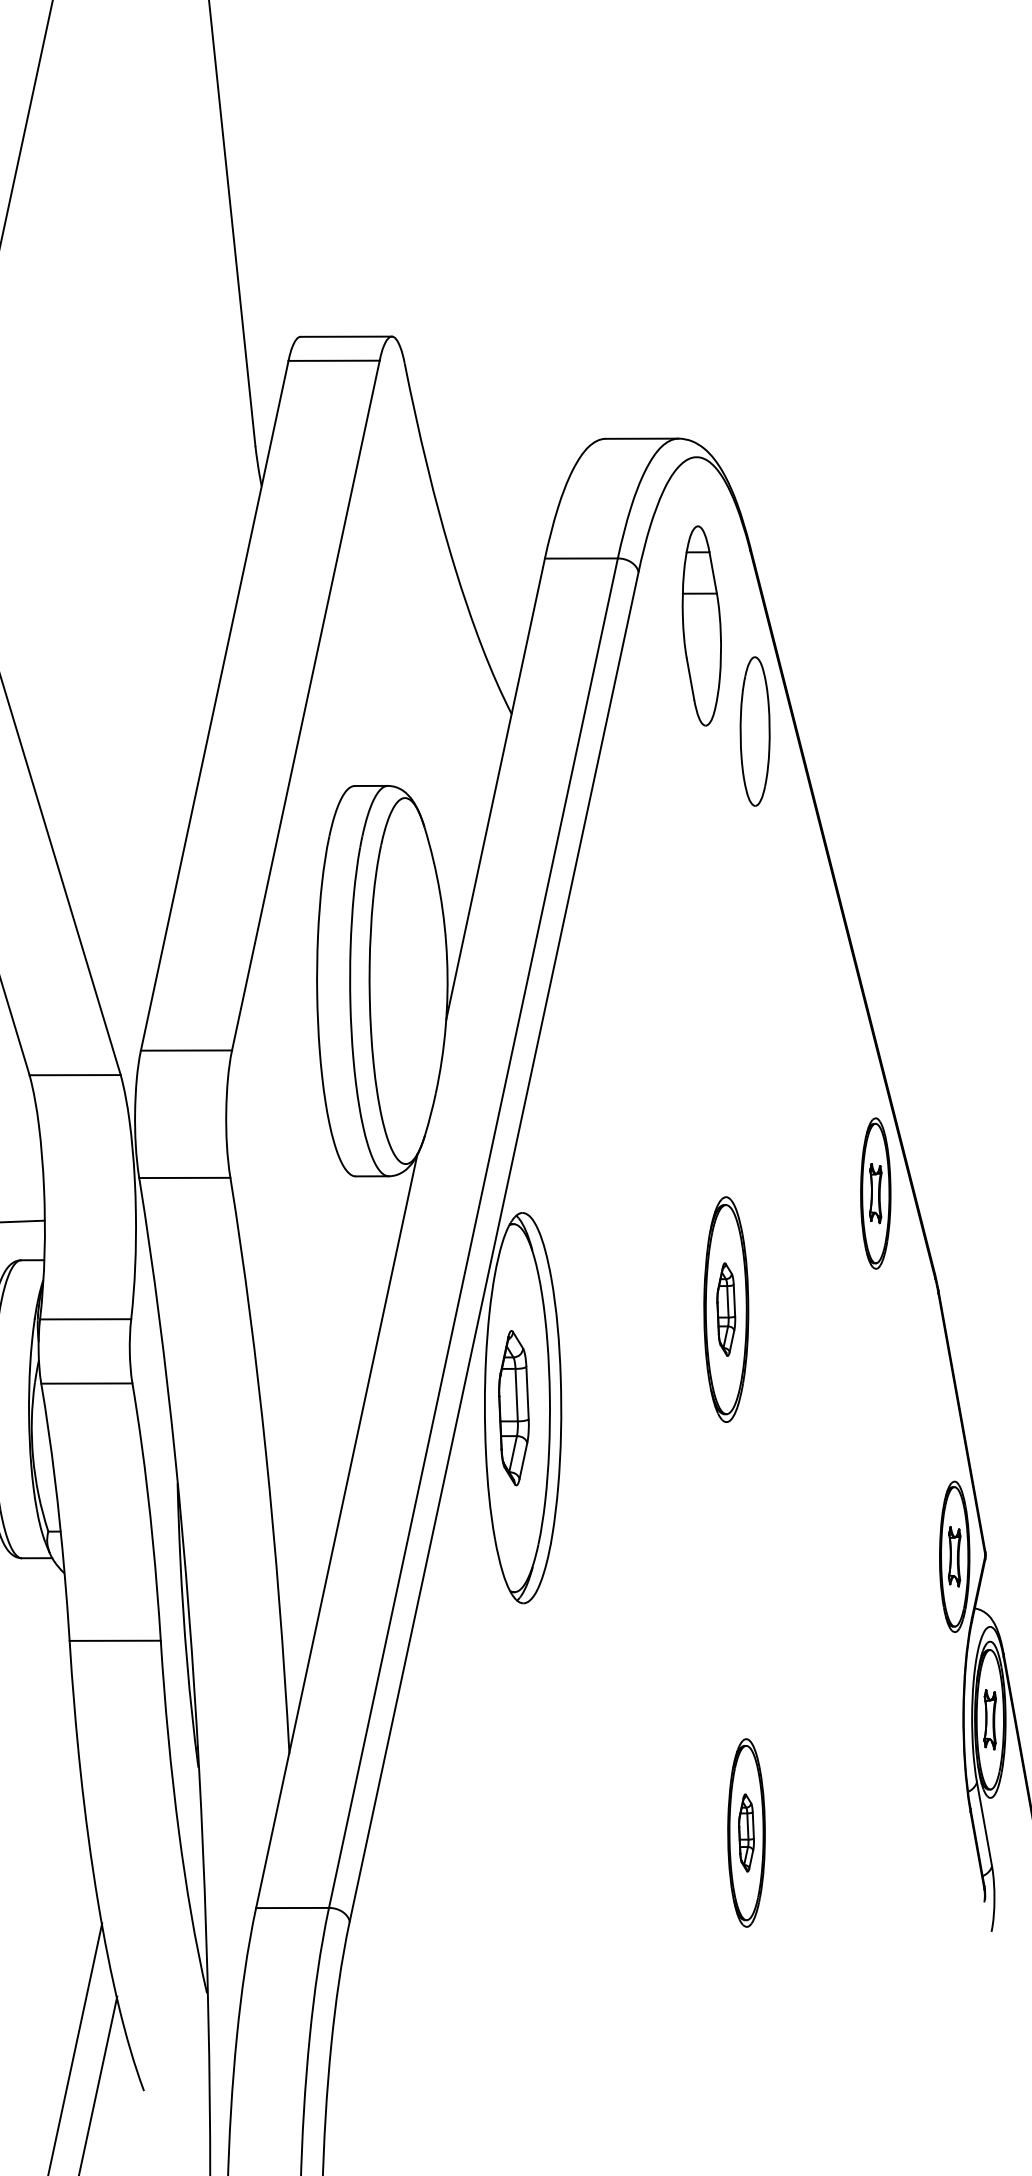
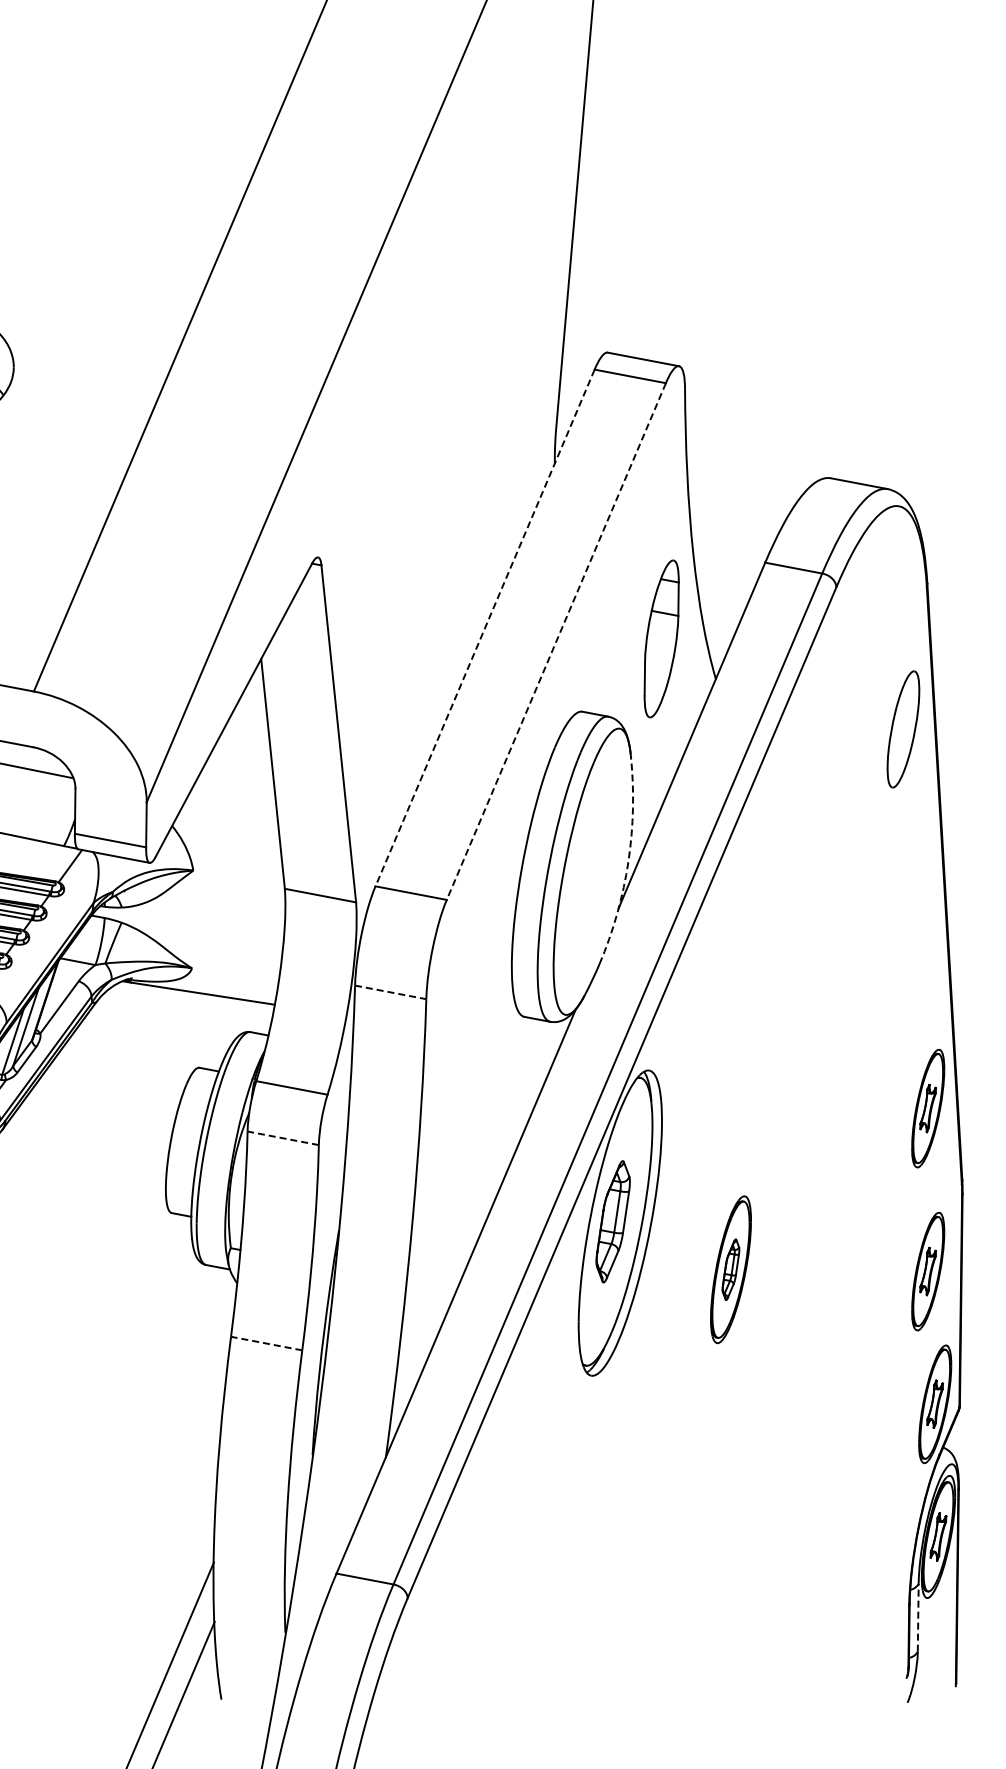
part: (701, 625) -> (661, 638), moved
line: (306, 705) -> (556, 641), solid -> dashed
line: (215, 706) -> (485, 628), solid -> dashed
arc: (447, 959) -> (628, 861), solid -> dashed
line: (185, 1177) -> (391, 992), solid -> dashed
part: (725, 1309) -> (793, 1176), removed
line: (86, 1383) -> (282, 1138), solid -> dashed
part: (914, 1394) -> (928, 1271), added
line: (114, 1640) -> (266, 1343), solid -> dashed
line: (984, 1823) -> (918, 1617), solid -> dashed
part: (745, 1832) -> (730, 1269), moved

